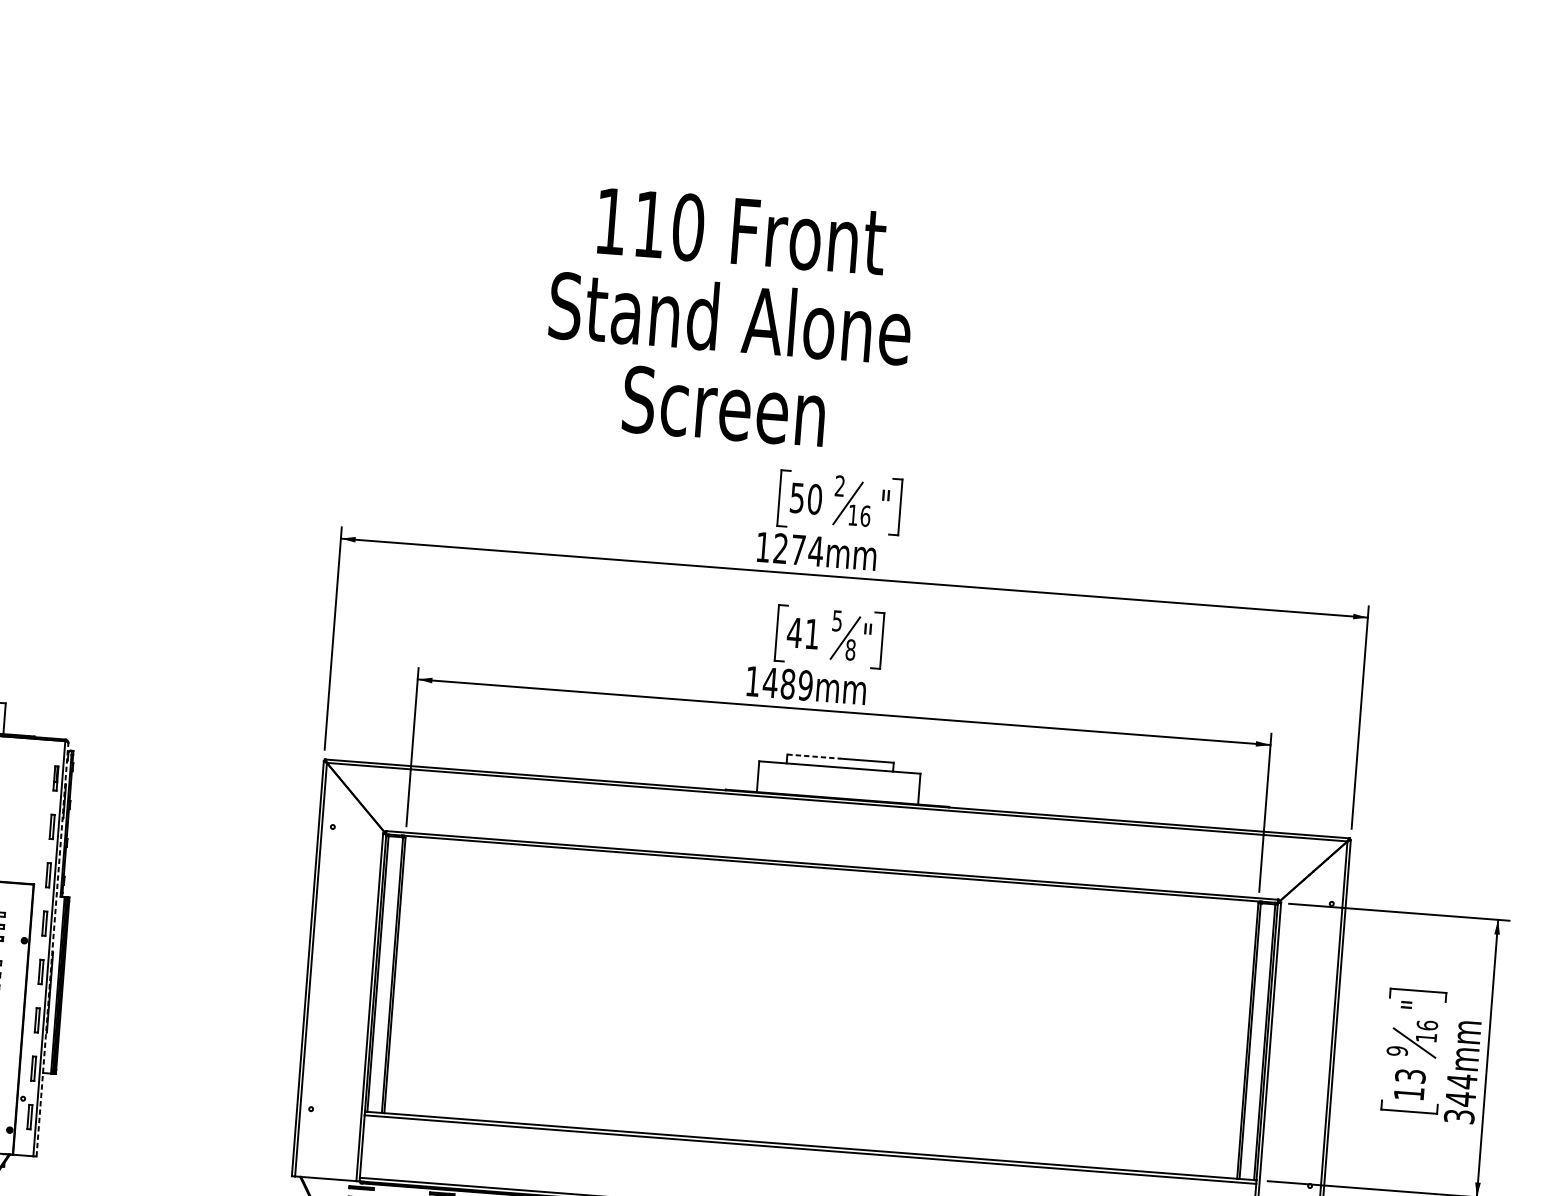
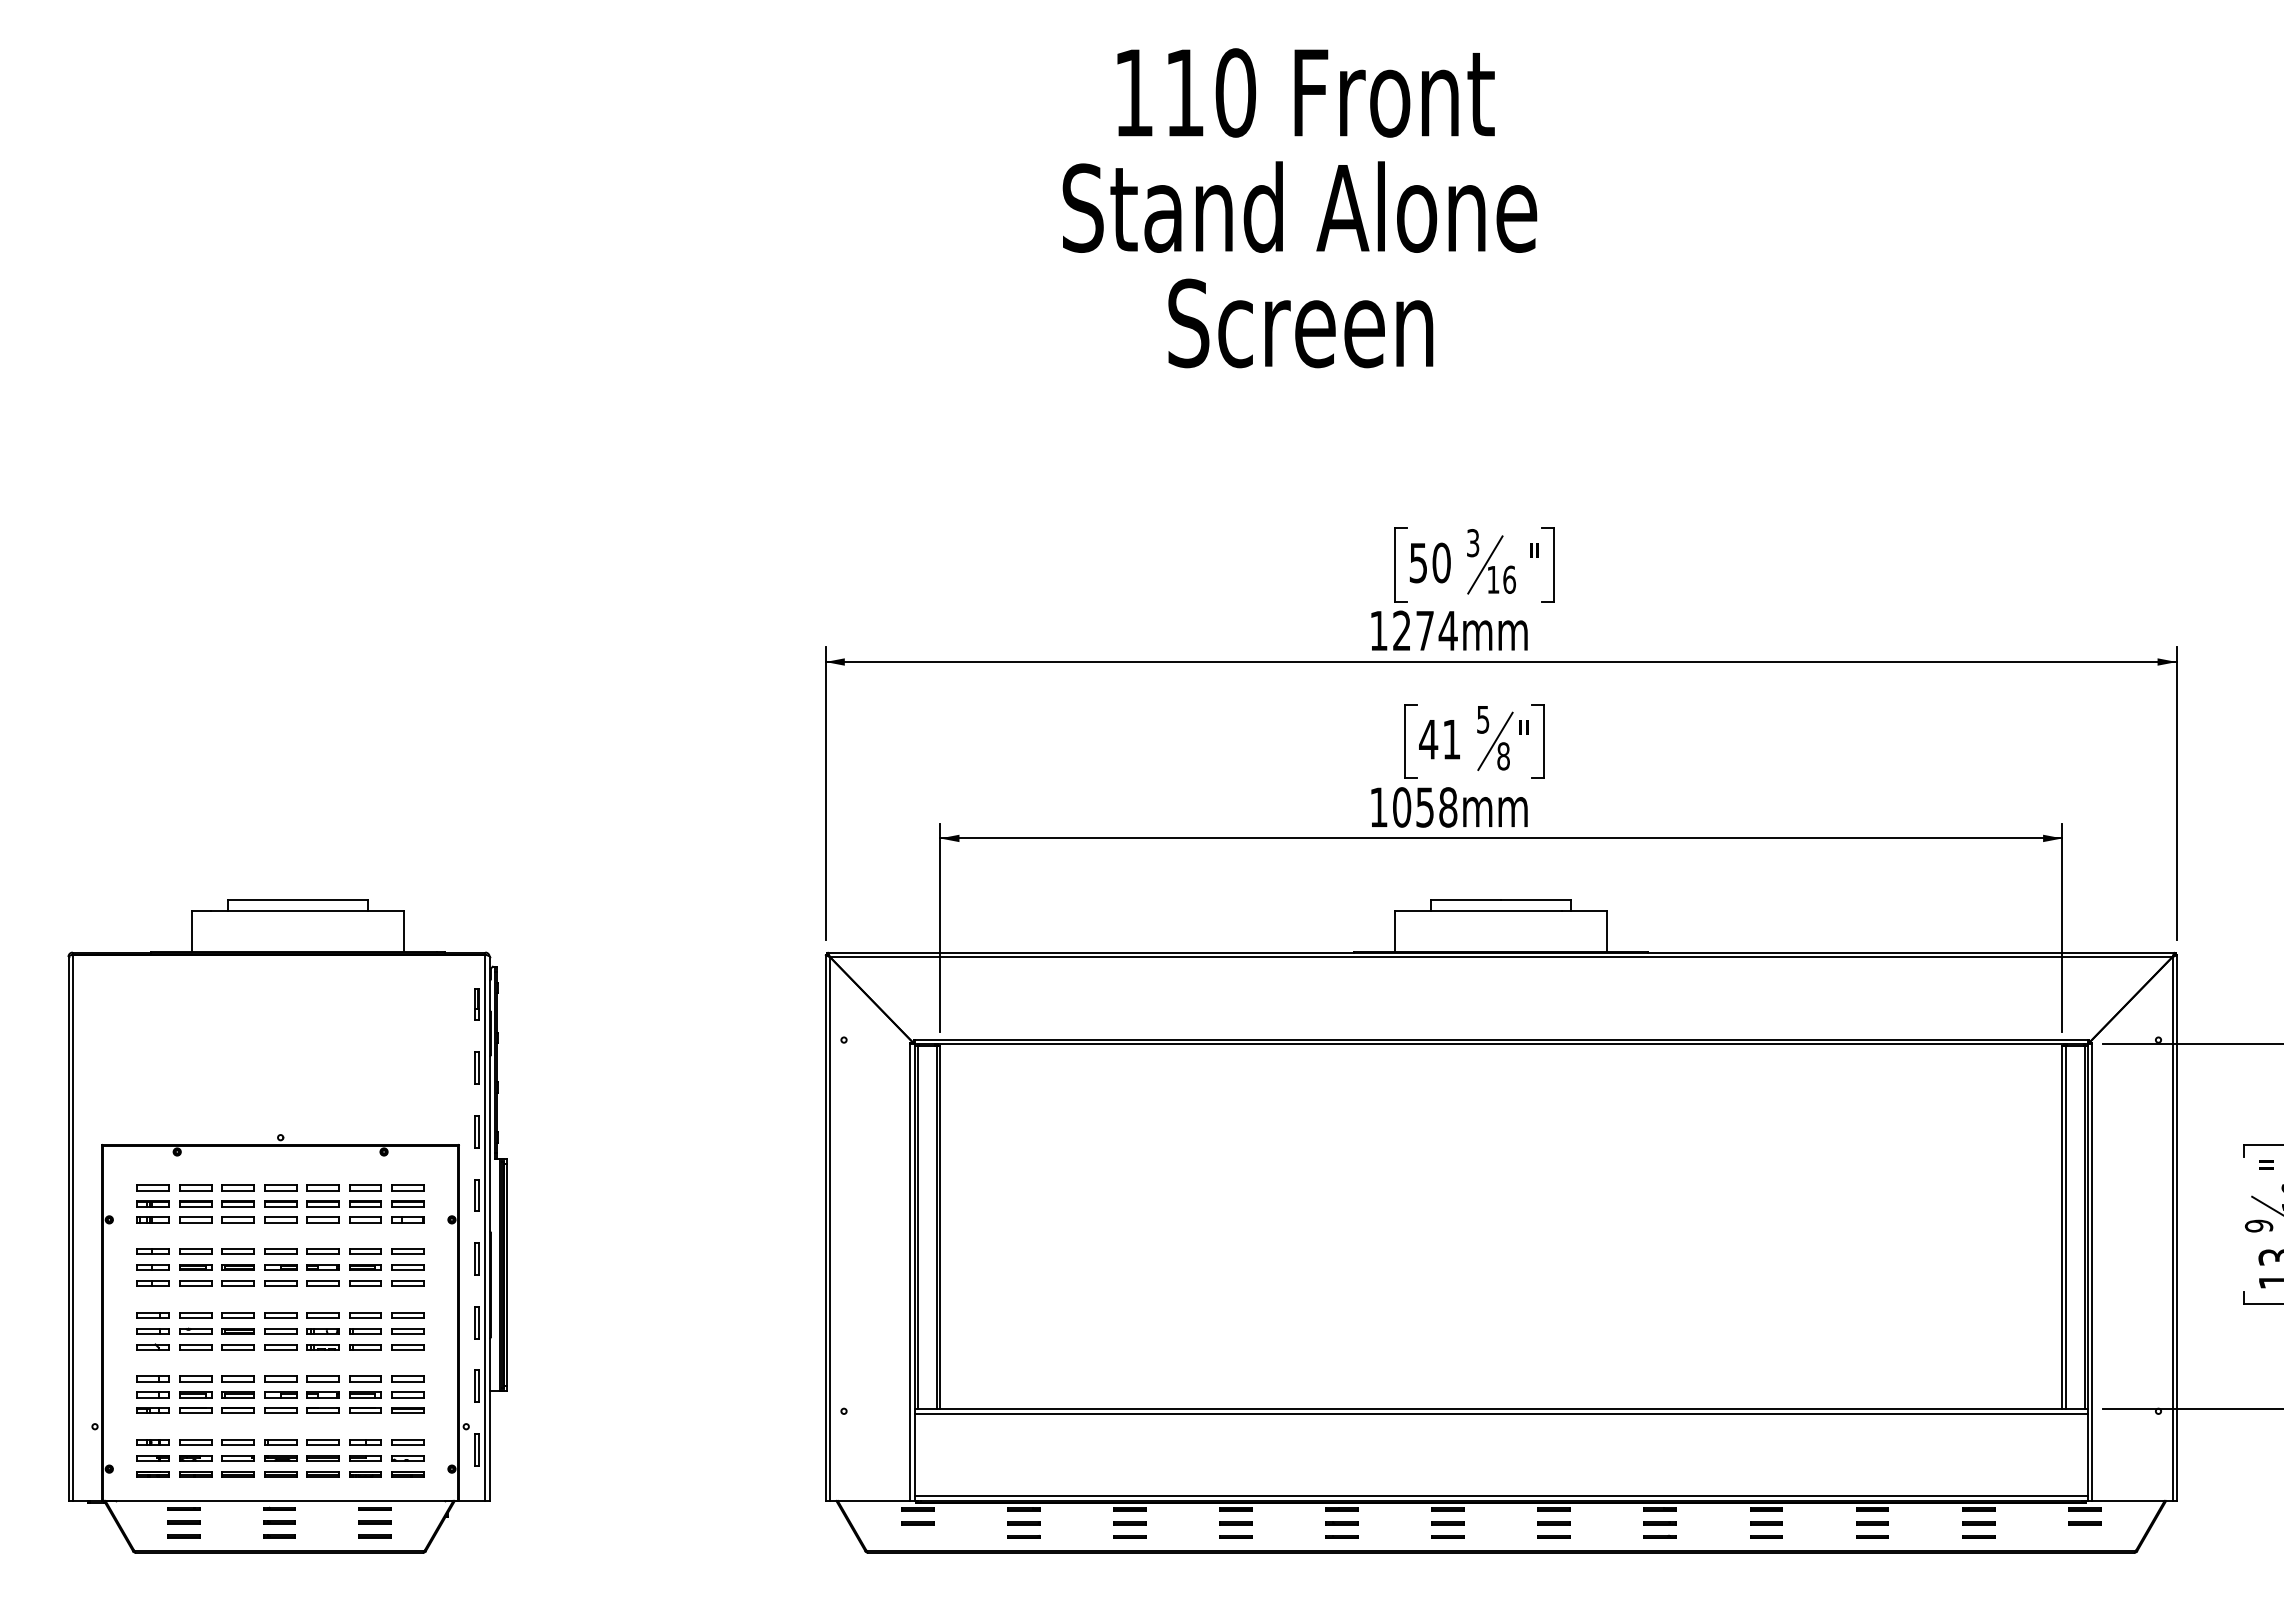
text: (730, 318) -> (1299, 208), moved
text: (840, 486) -> (1473, 543), 2 -> 3
text: (787, 684) -> (1424, 807), 1489mm -> 1058mm
line: (814, 756) -> (1466, 899), dashed -> solid
line: (52, 949) -> (489, 1228), dashed -> solid

